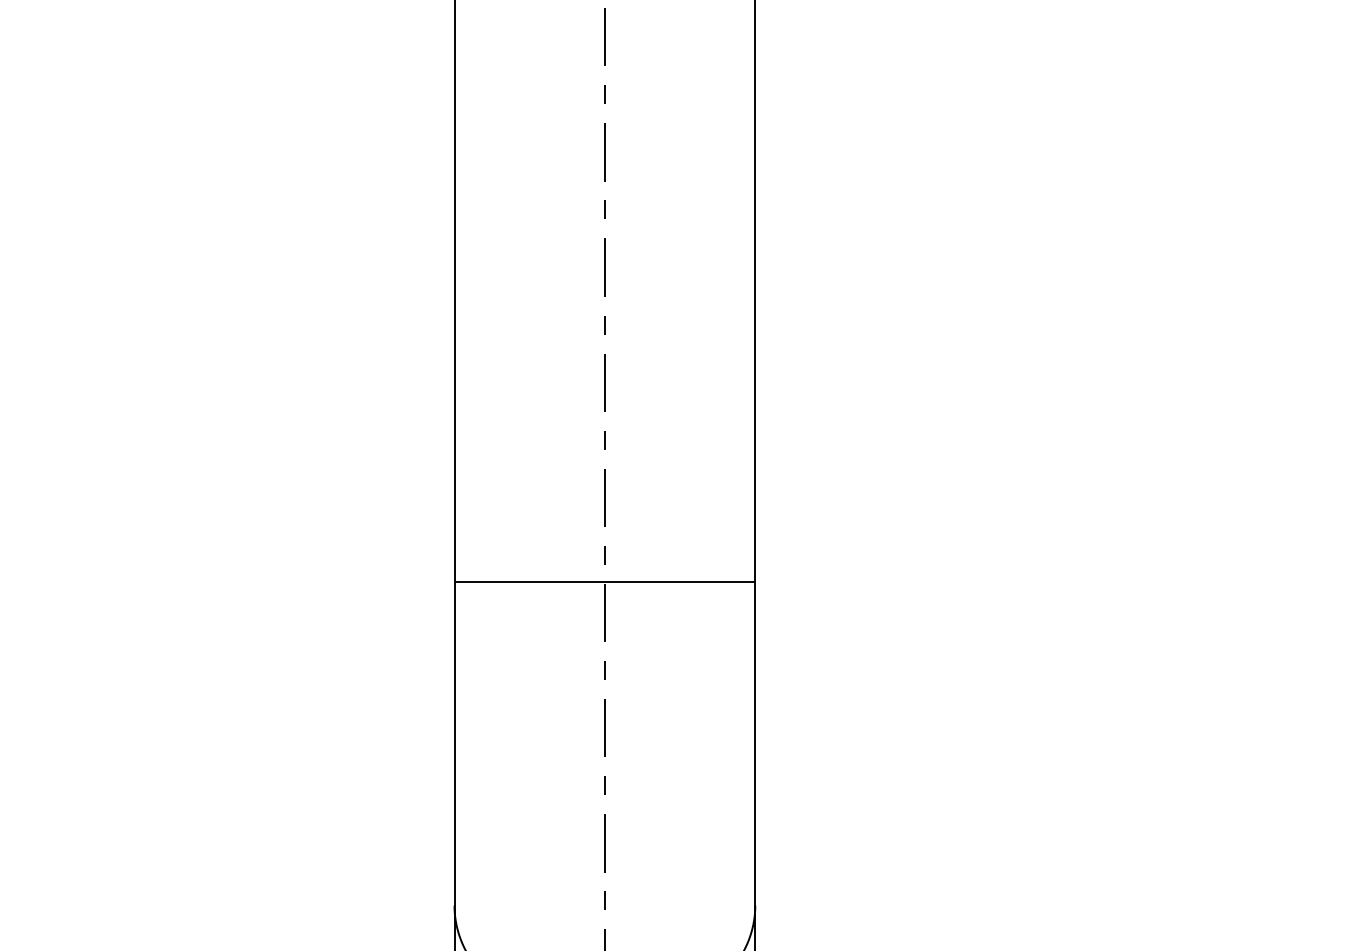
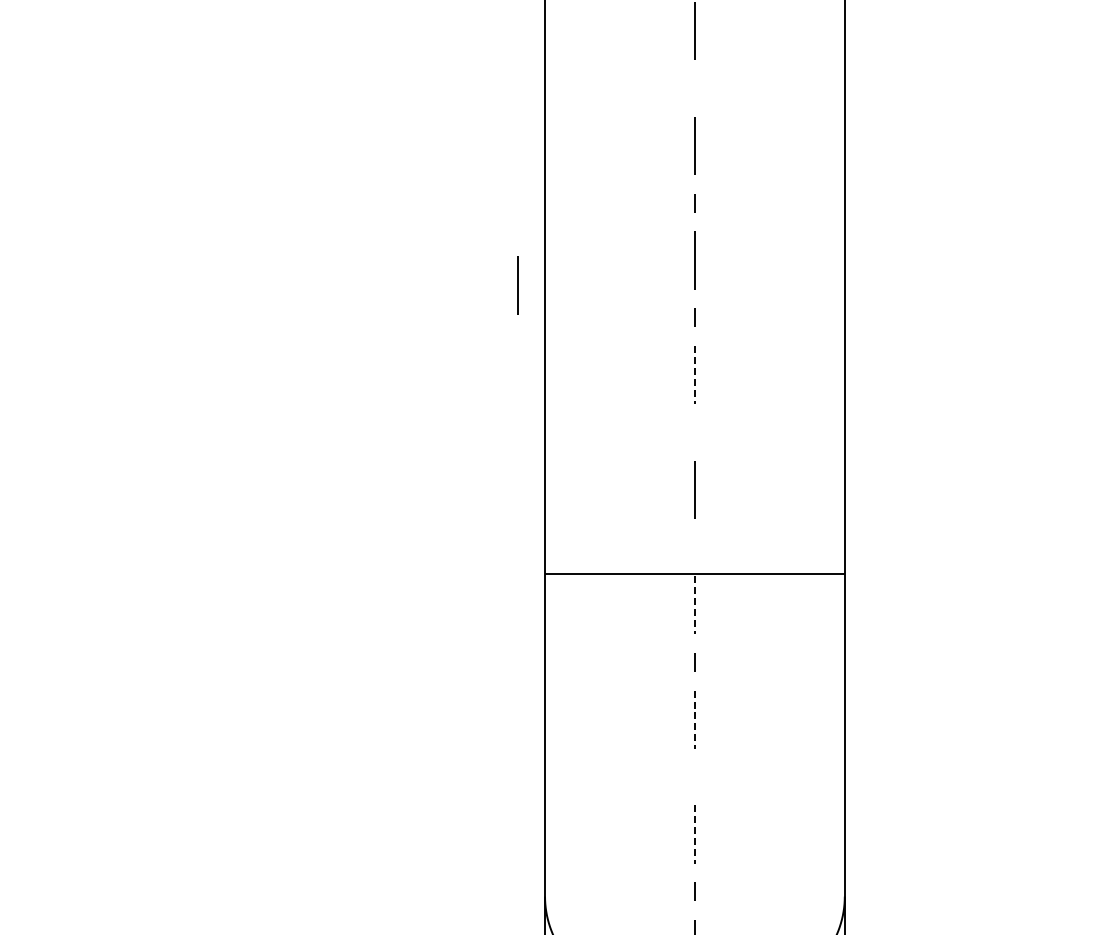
line: (604, 94) -> (694, 88), removed
line: (426, 292) -> (517, 285), added
line: (604, 383) -> (694, 376), solid -> dashed
line: (604, 440) -> (694, 432), removed
line: (604, 555) -> (694, 547), removed
line: (604, 613) -> (694, 605), solid -> dashed
line: (604, 728) -> (694, 719), solid -> dashed
line: (604, 785) -> (694, 776), removed
line: (604, 843) -> (694, 834), solid -> dashed

